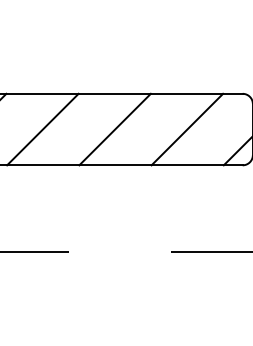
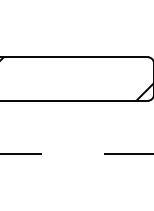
line: (42, 128) -> (25, 78), removed
line: (114, 128) -> (69, 78), removed
line: (186, 128) -> (113, 78), removed

